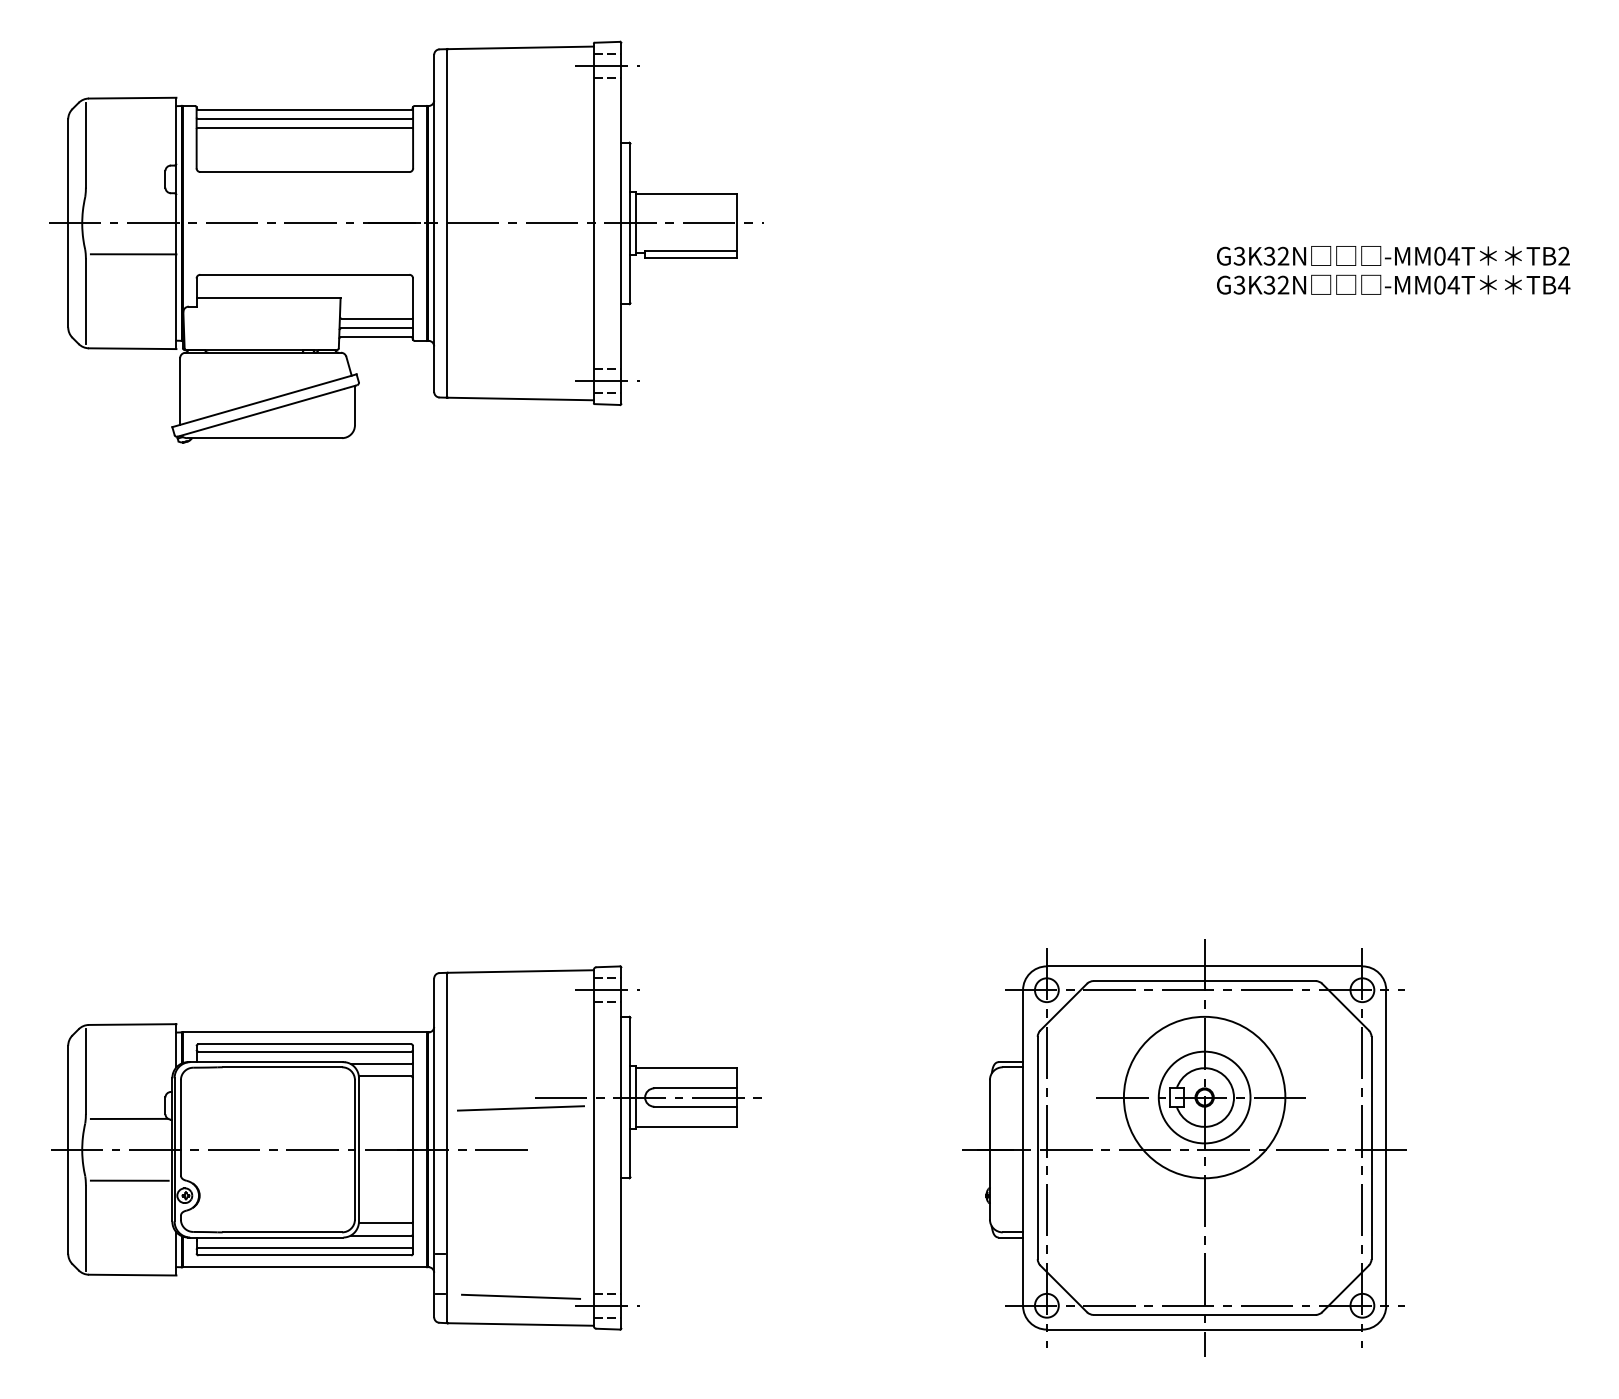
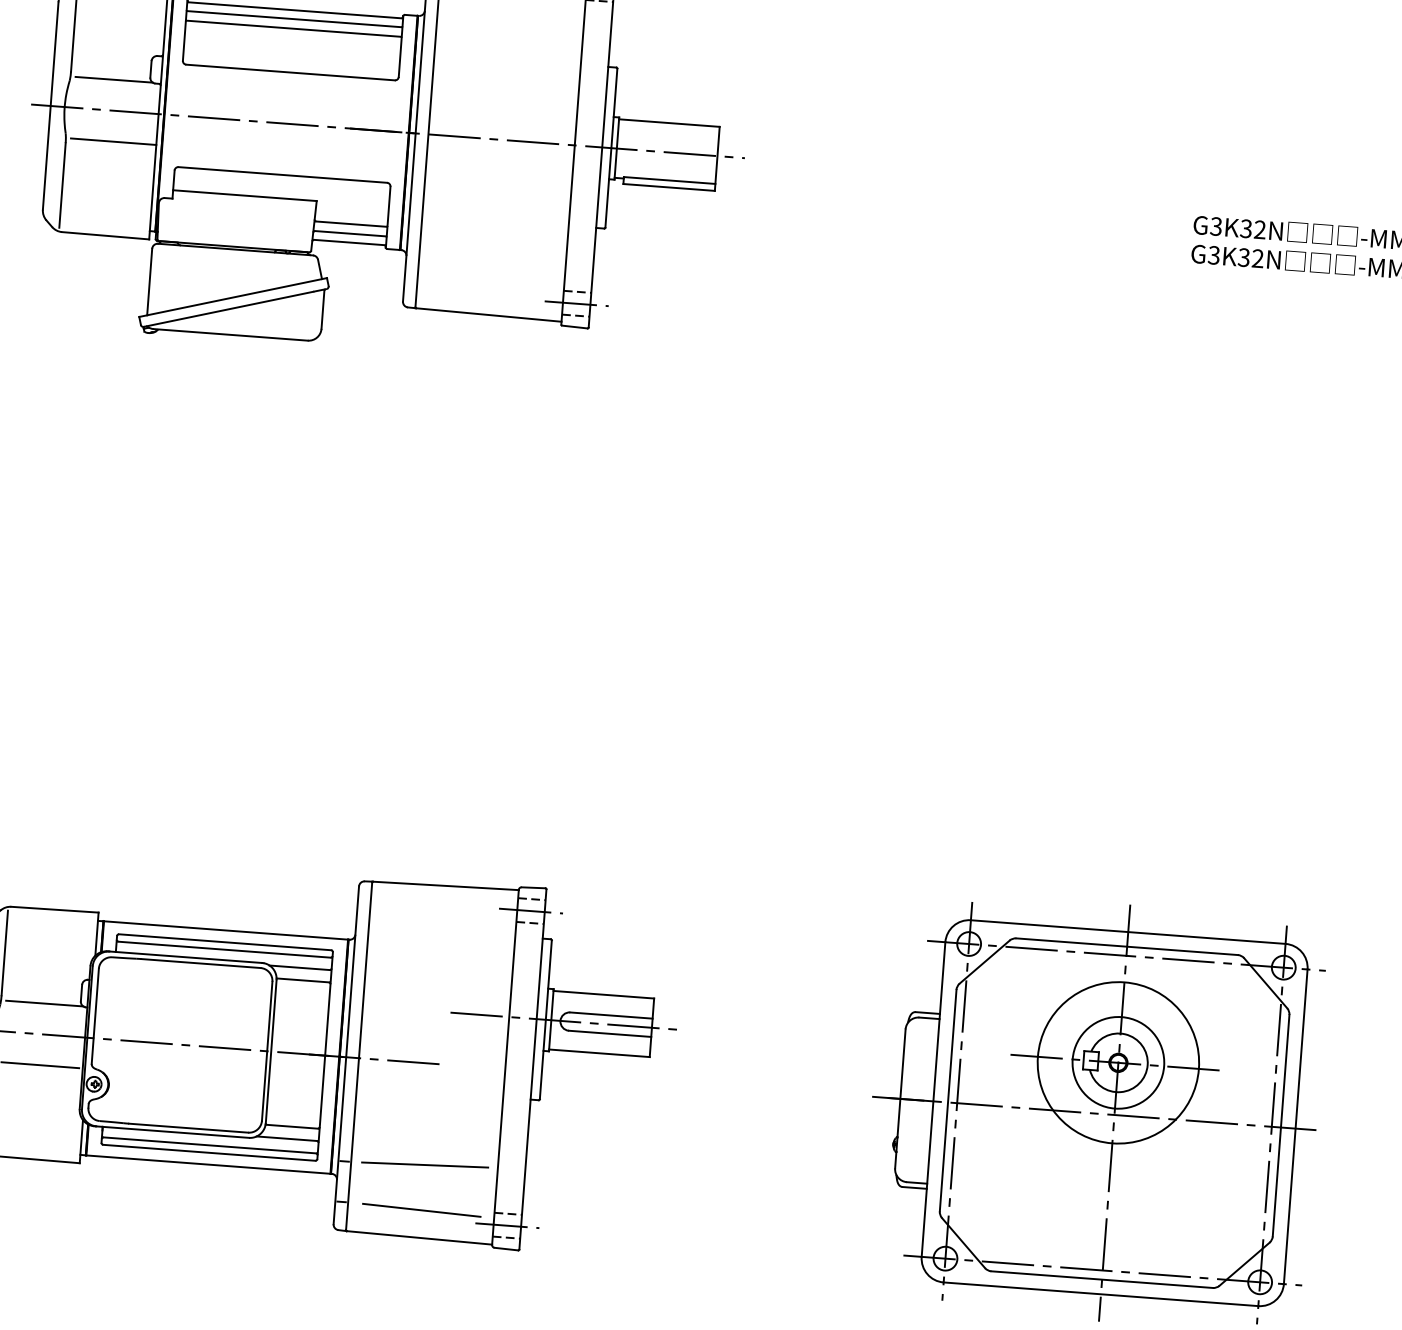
line: (129, 192) -> (114, 79), added
line: (520, 1108) -> (424, 1165), moved

